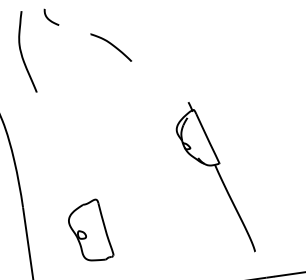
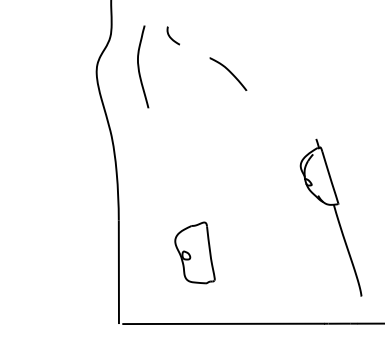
part: (213, 177) -> (330, 217), moved
part: (89, 230) -> (194, 252), moved

